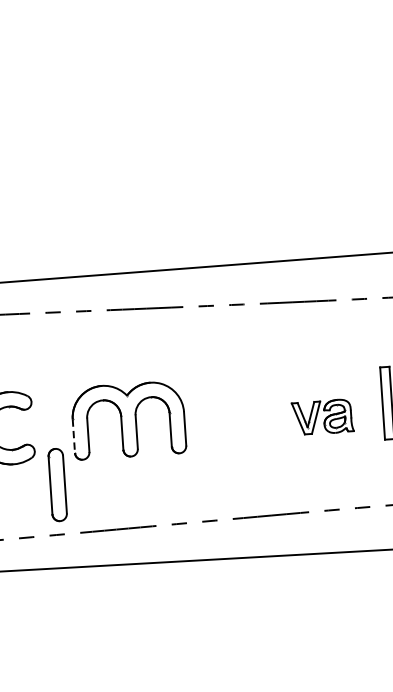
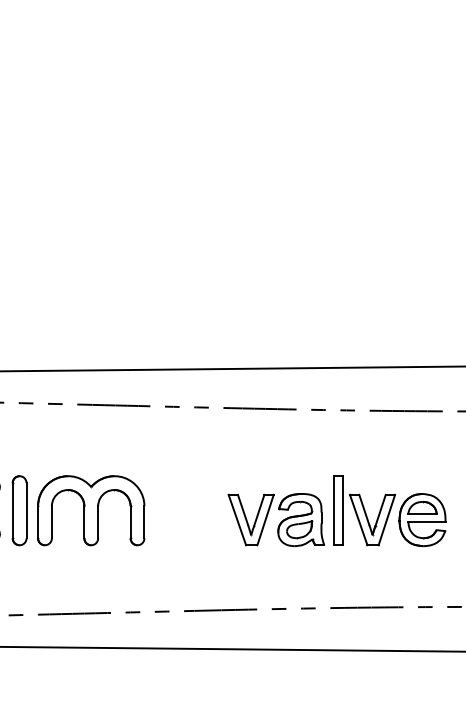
part: (322, 416) -> (275, 519), size x1.67
line: (74, 436) -> (38, 522), dashed -> solid
part: (57, 484) -> (19, 510), moved

